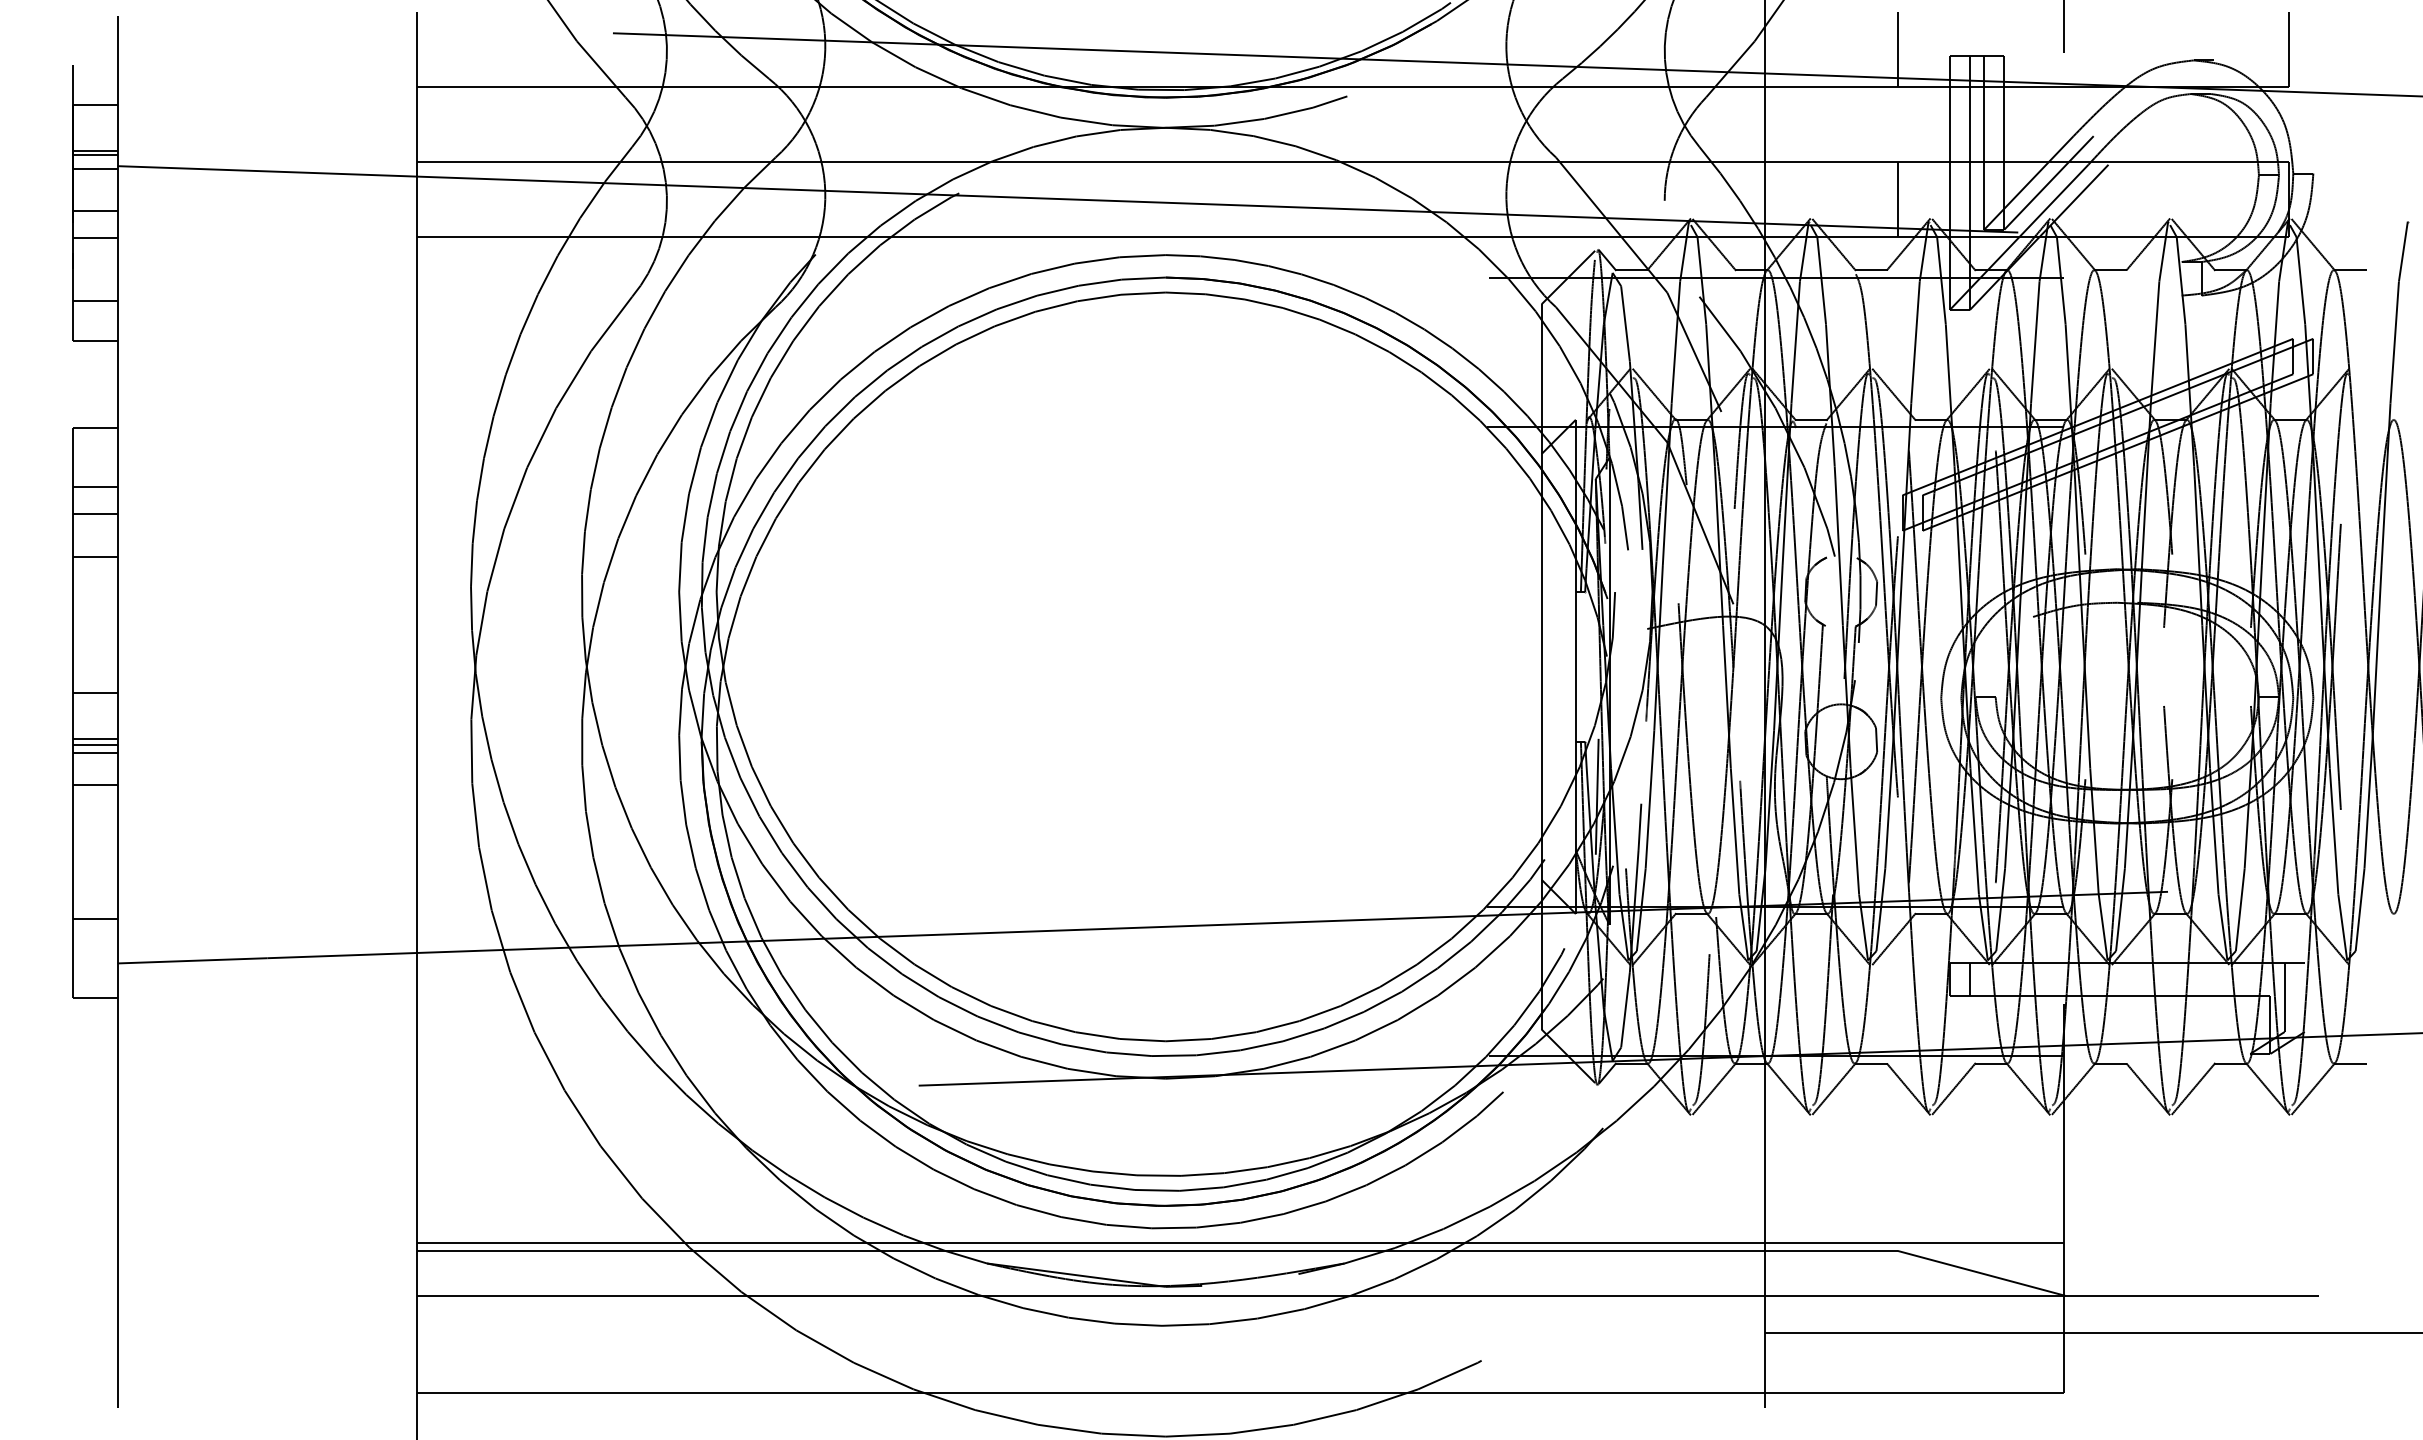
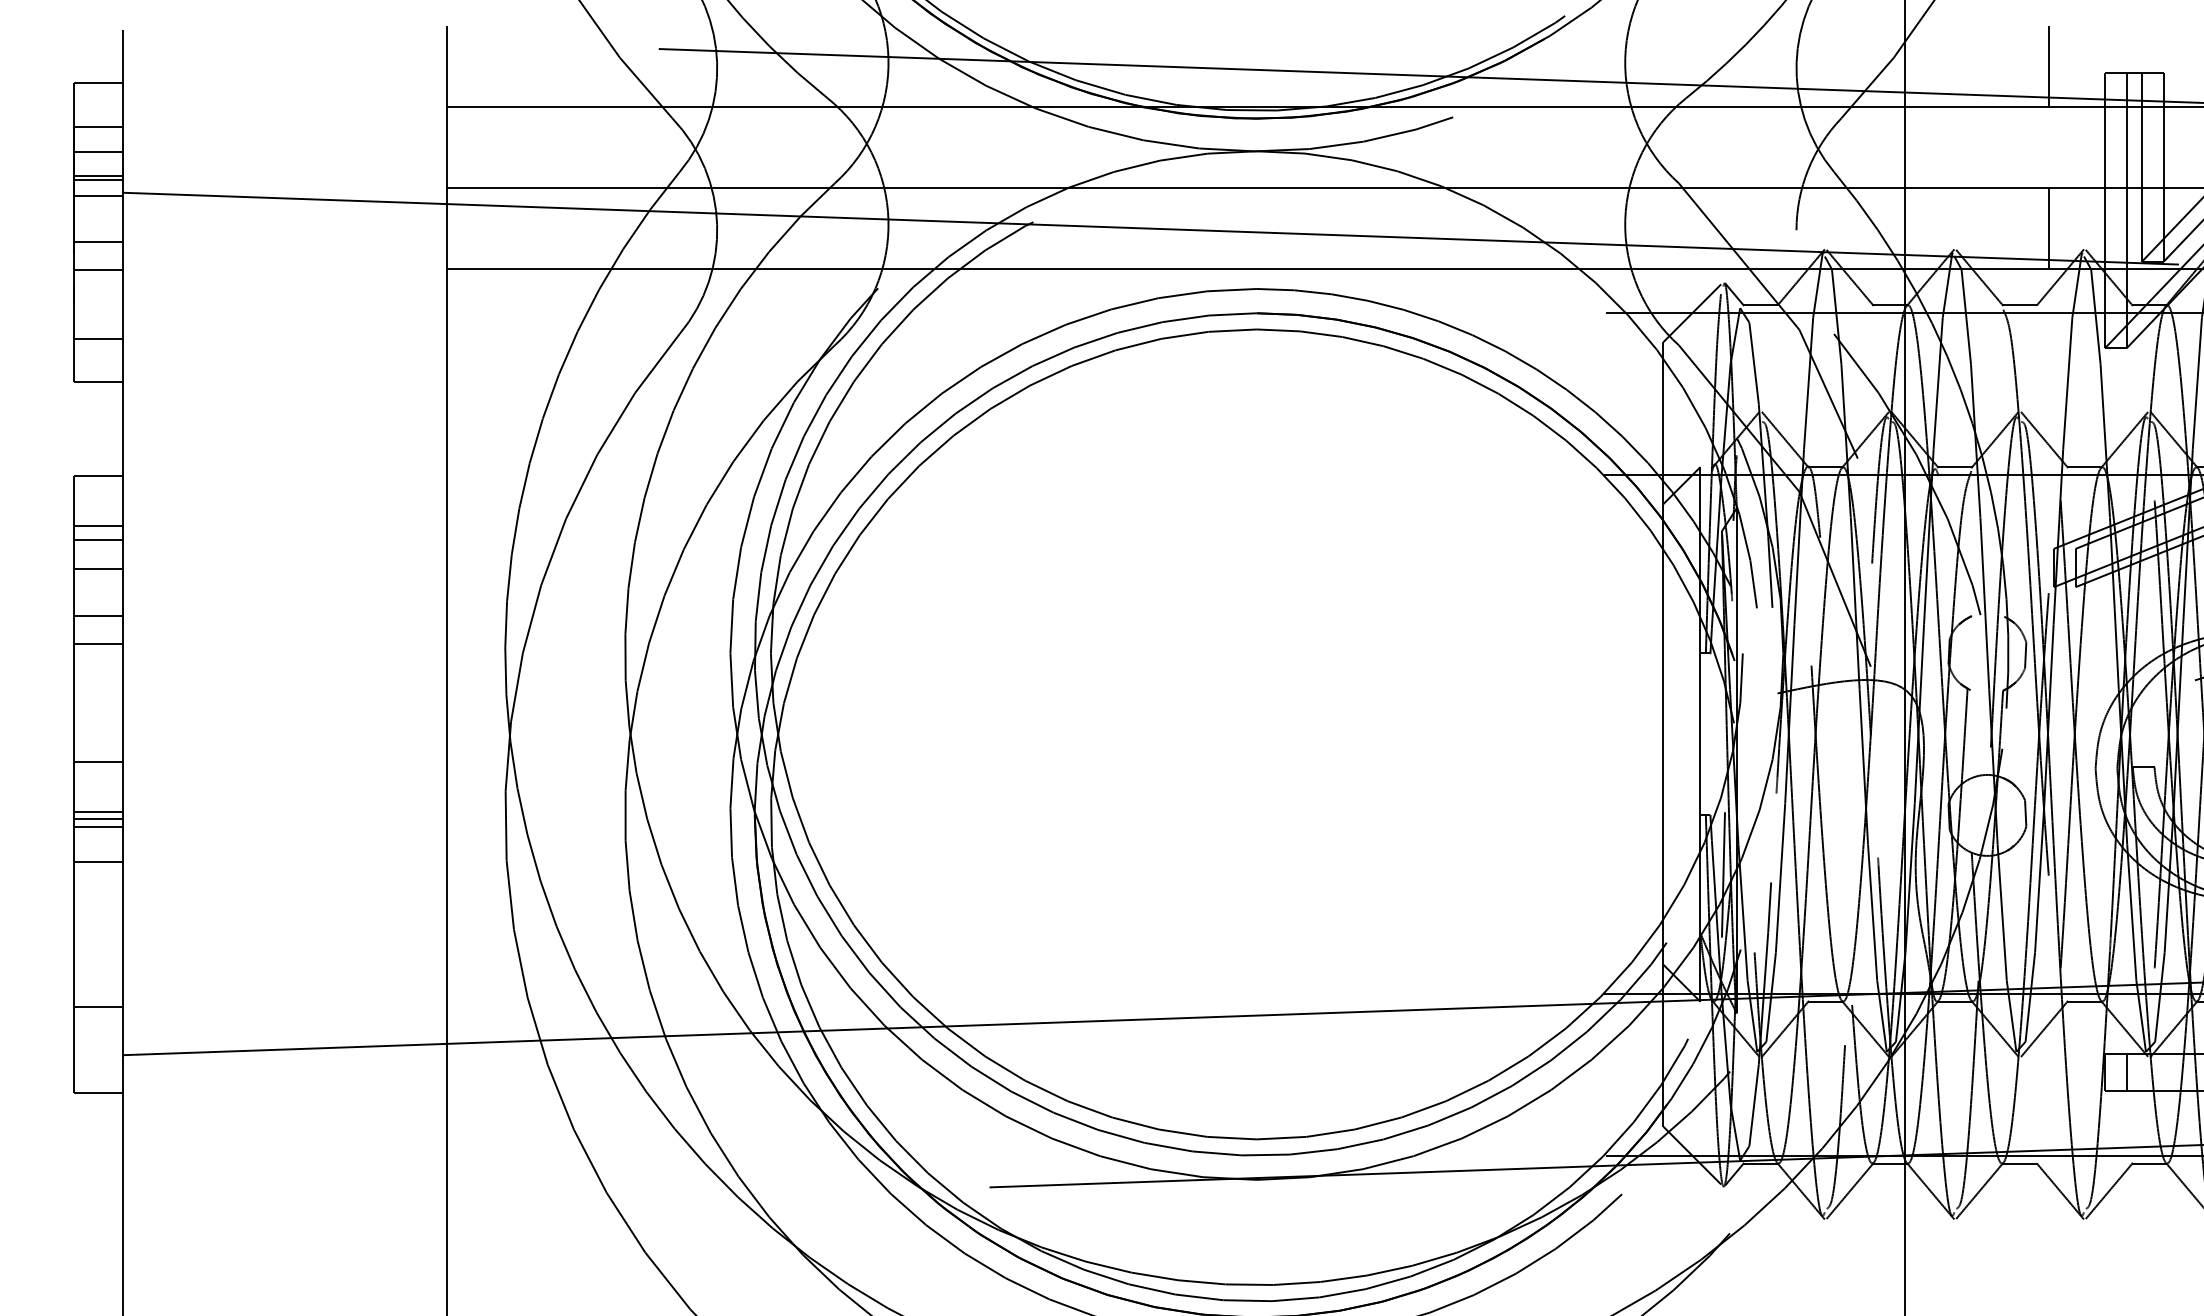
line: (94, 65) -> (97, 83), added
line: (94, 128) -> (97, 152), added
line: (94, 473) -> (97, 525), added
line: (94, 583) -> (97, 644), added

